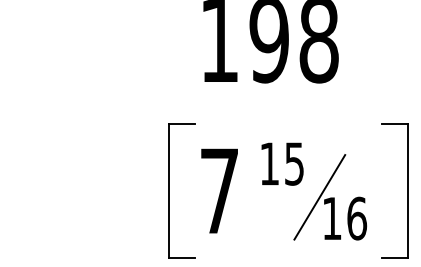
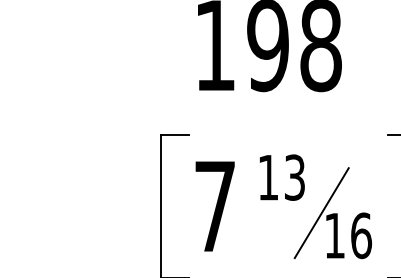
text: (294, 163) -> (294, 177), 15 -> 13

